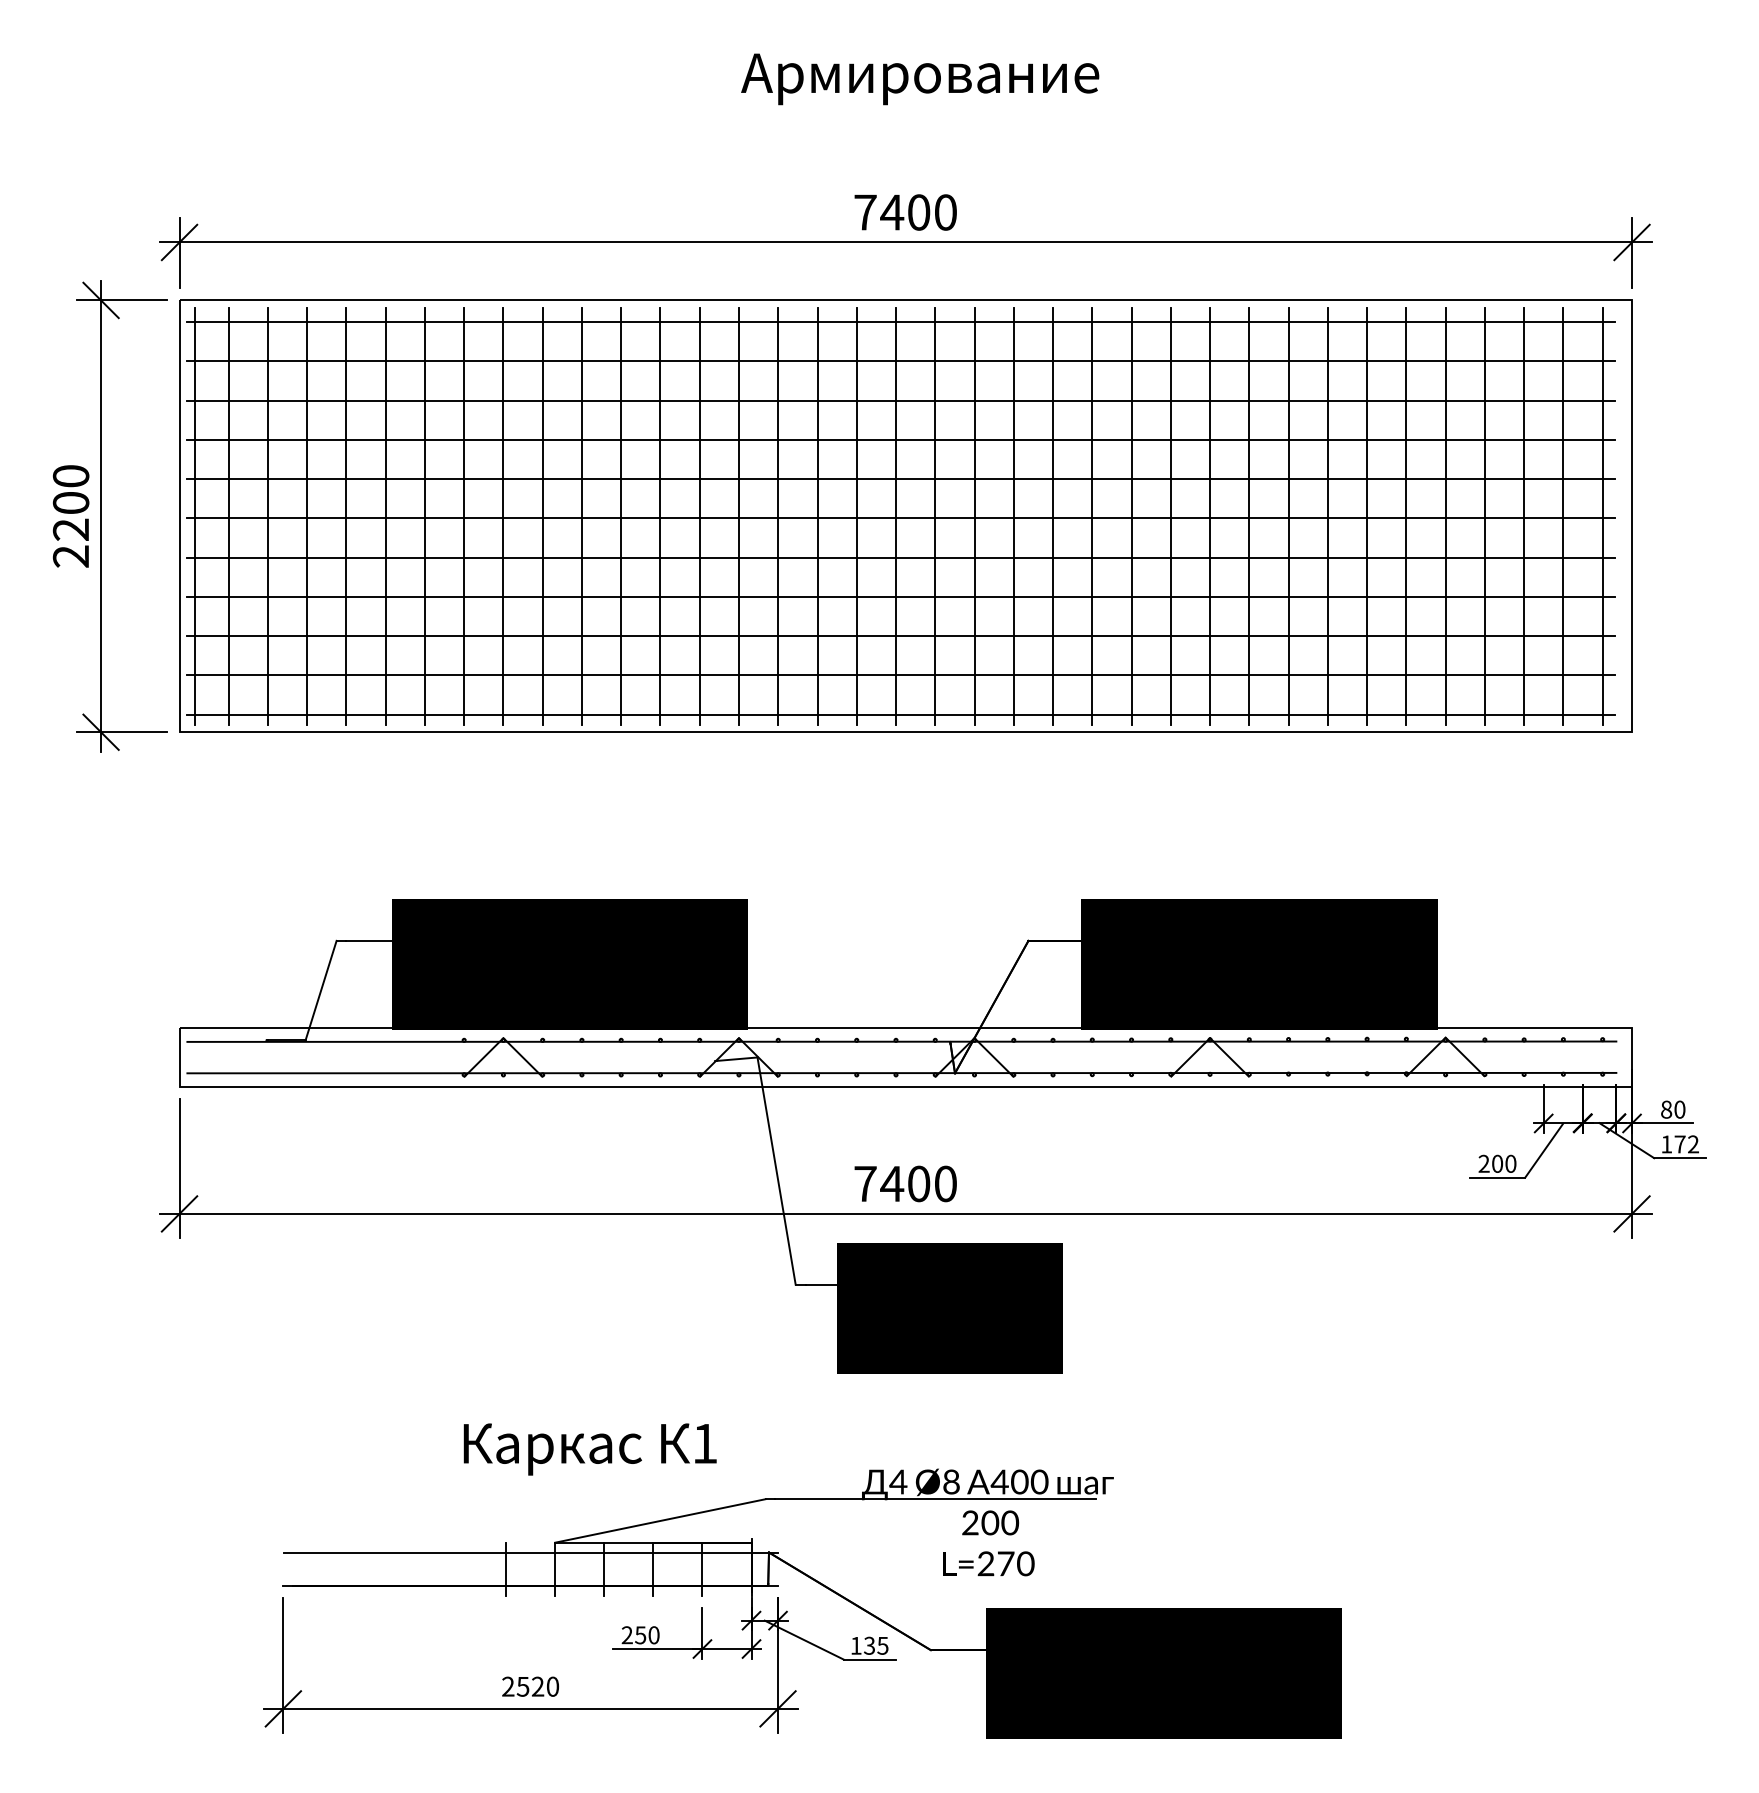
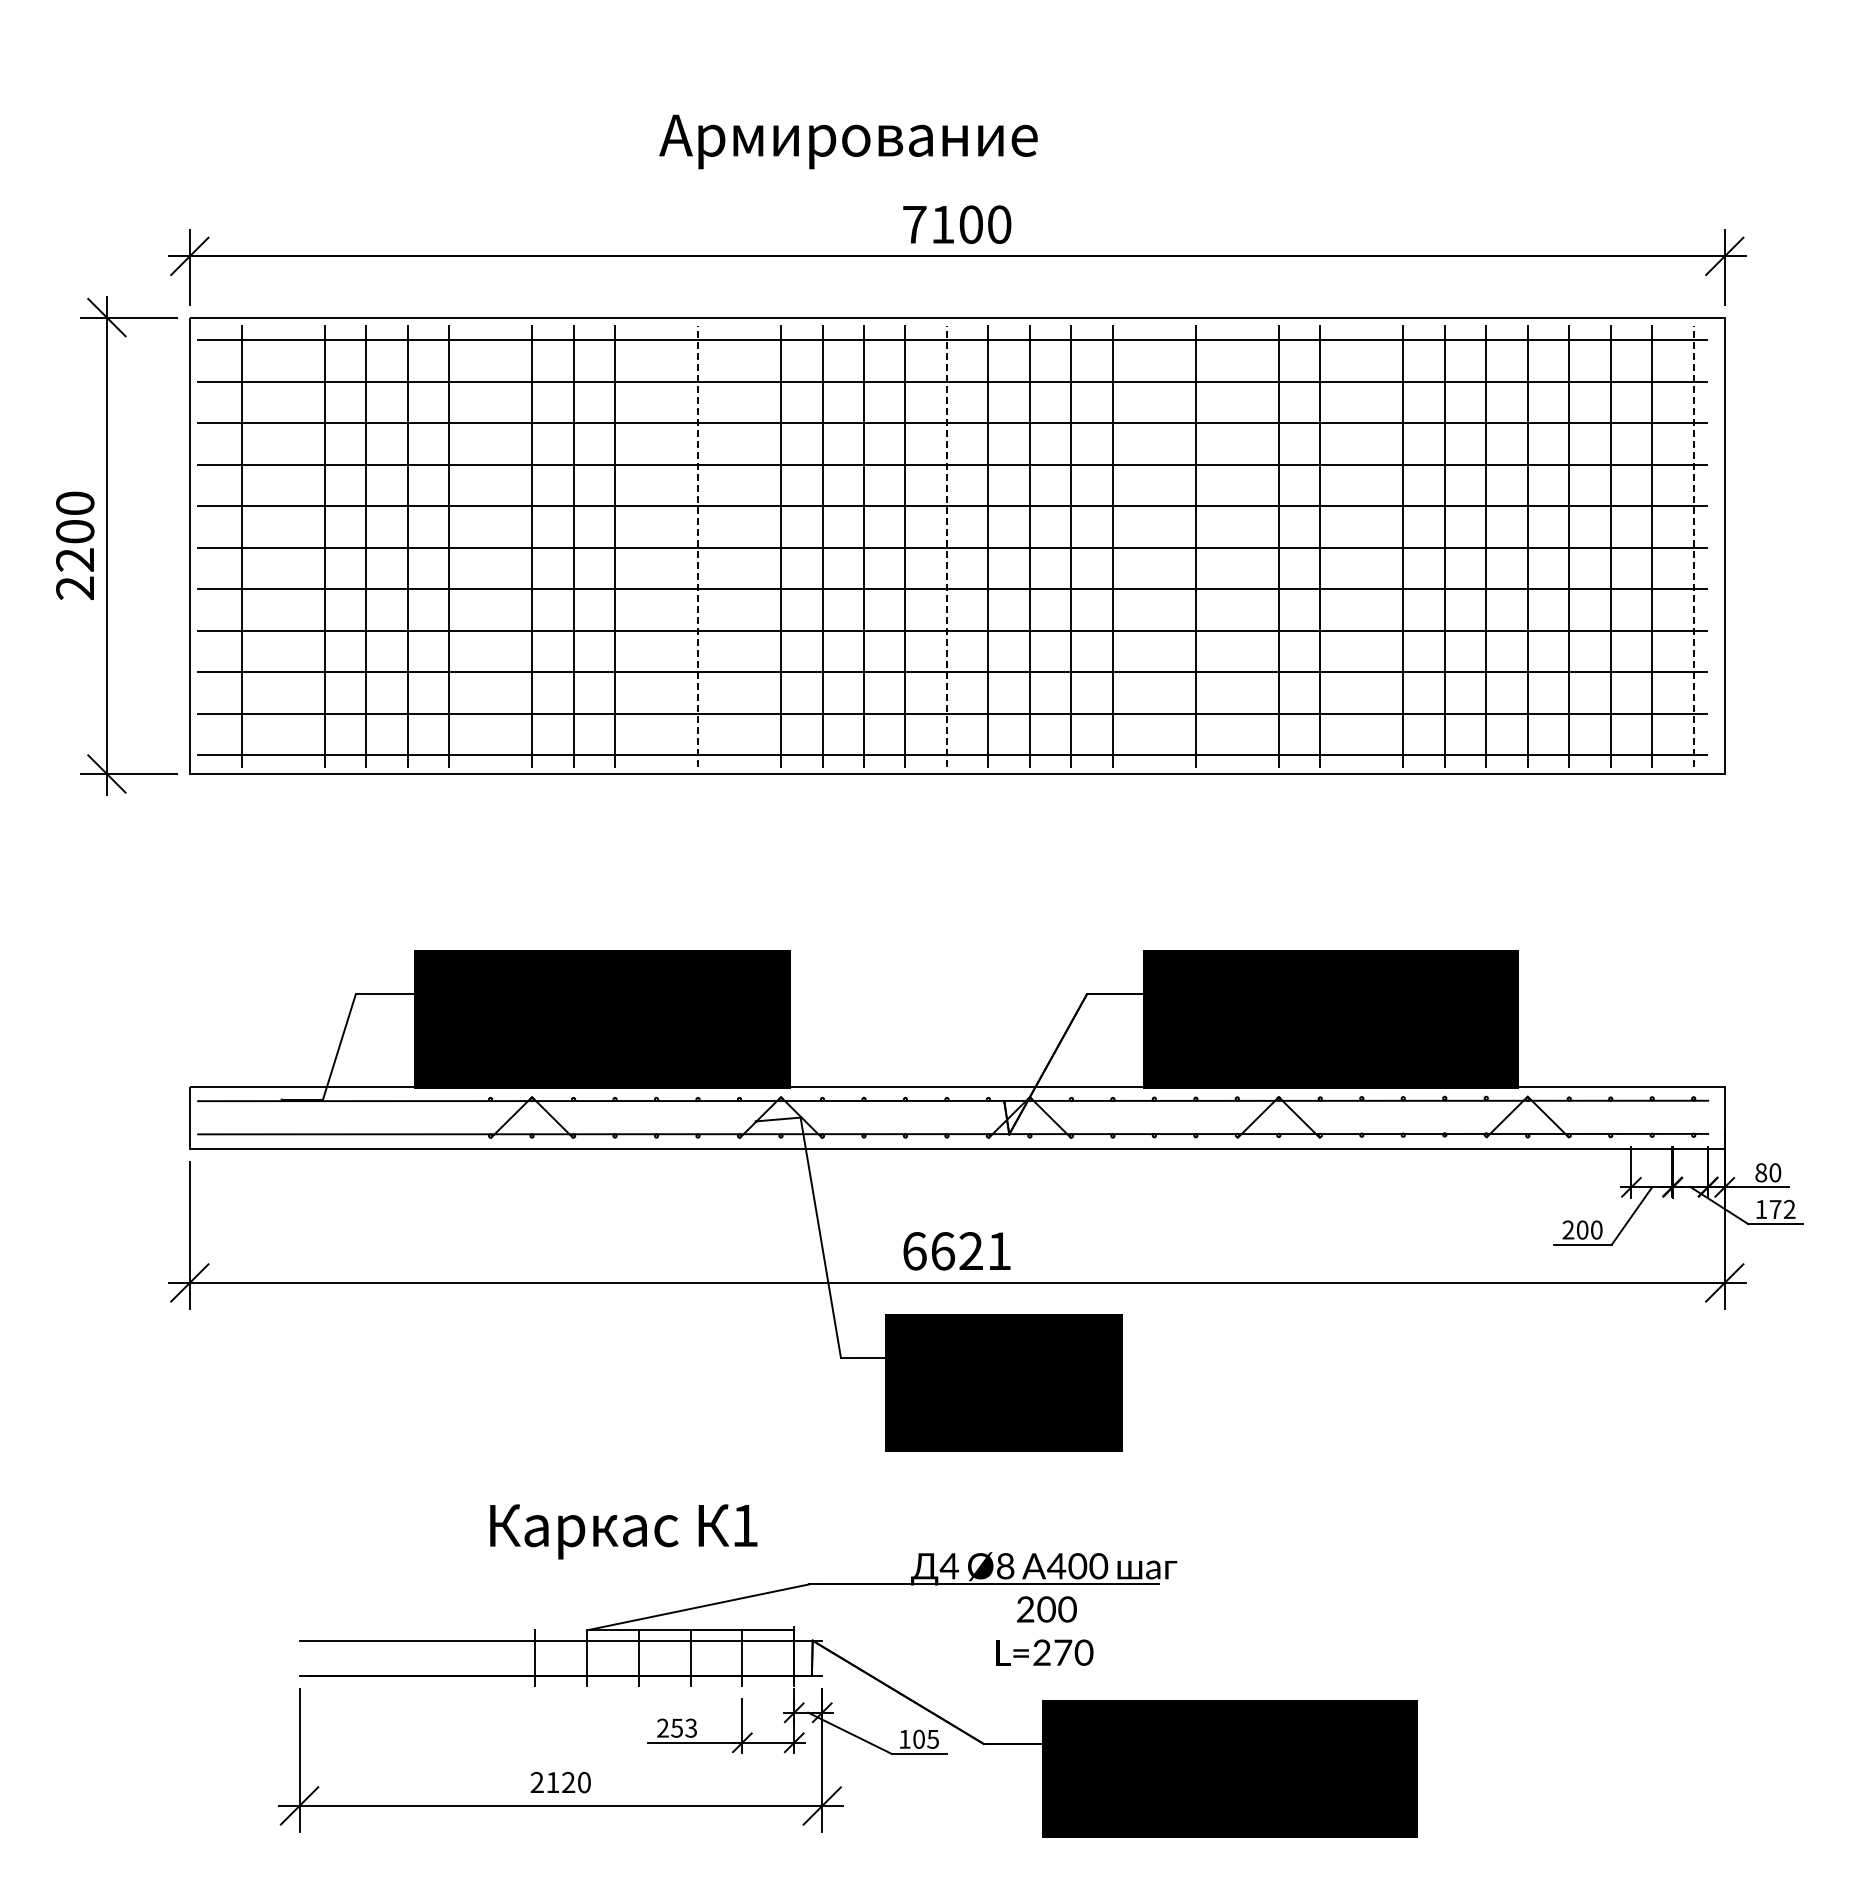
text: (920, 78) -> (848, 141), moved
text: (891, 212) -> (942, 224), 7400 -> 7100
line: (195, 516) -> (206, 545), removed
line: (268, 516) -> (283, 545), removed
line: (464, 516) -> (490, 545), removed
line: (621, 516) -> (656, 545), removed
line: (660, 516) -> (698, 545), solid -> dashed
line: (699, 516) -> (739, 545), removed
line: (895, 516) -> (946, 545), solid -> dashed
line: (1092, 516) -> (1154, 545), removed
line: (1170, 516) -> (1237, 545), removed
line: (1288, 516) -> (1361, 545), removed
line: (1602, 516) -> (1693, 545), solid -> dashed
text: (905, 1184) -> (957, 1251), 7400 -> 6621
text: (654, 1634) -> (691, 1727), 250 -> 253
text: (869, 1645) -> (918, 1738), 135 -> 105
text: (522, 1686) -> (552, 1782), 2520 -> 2120

